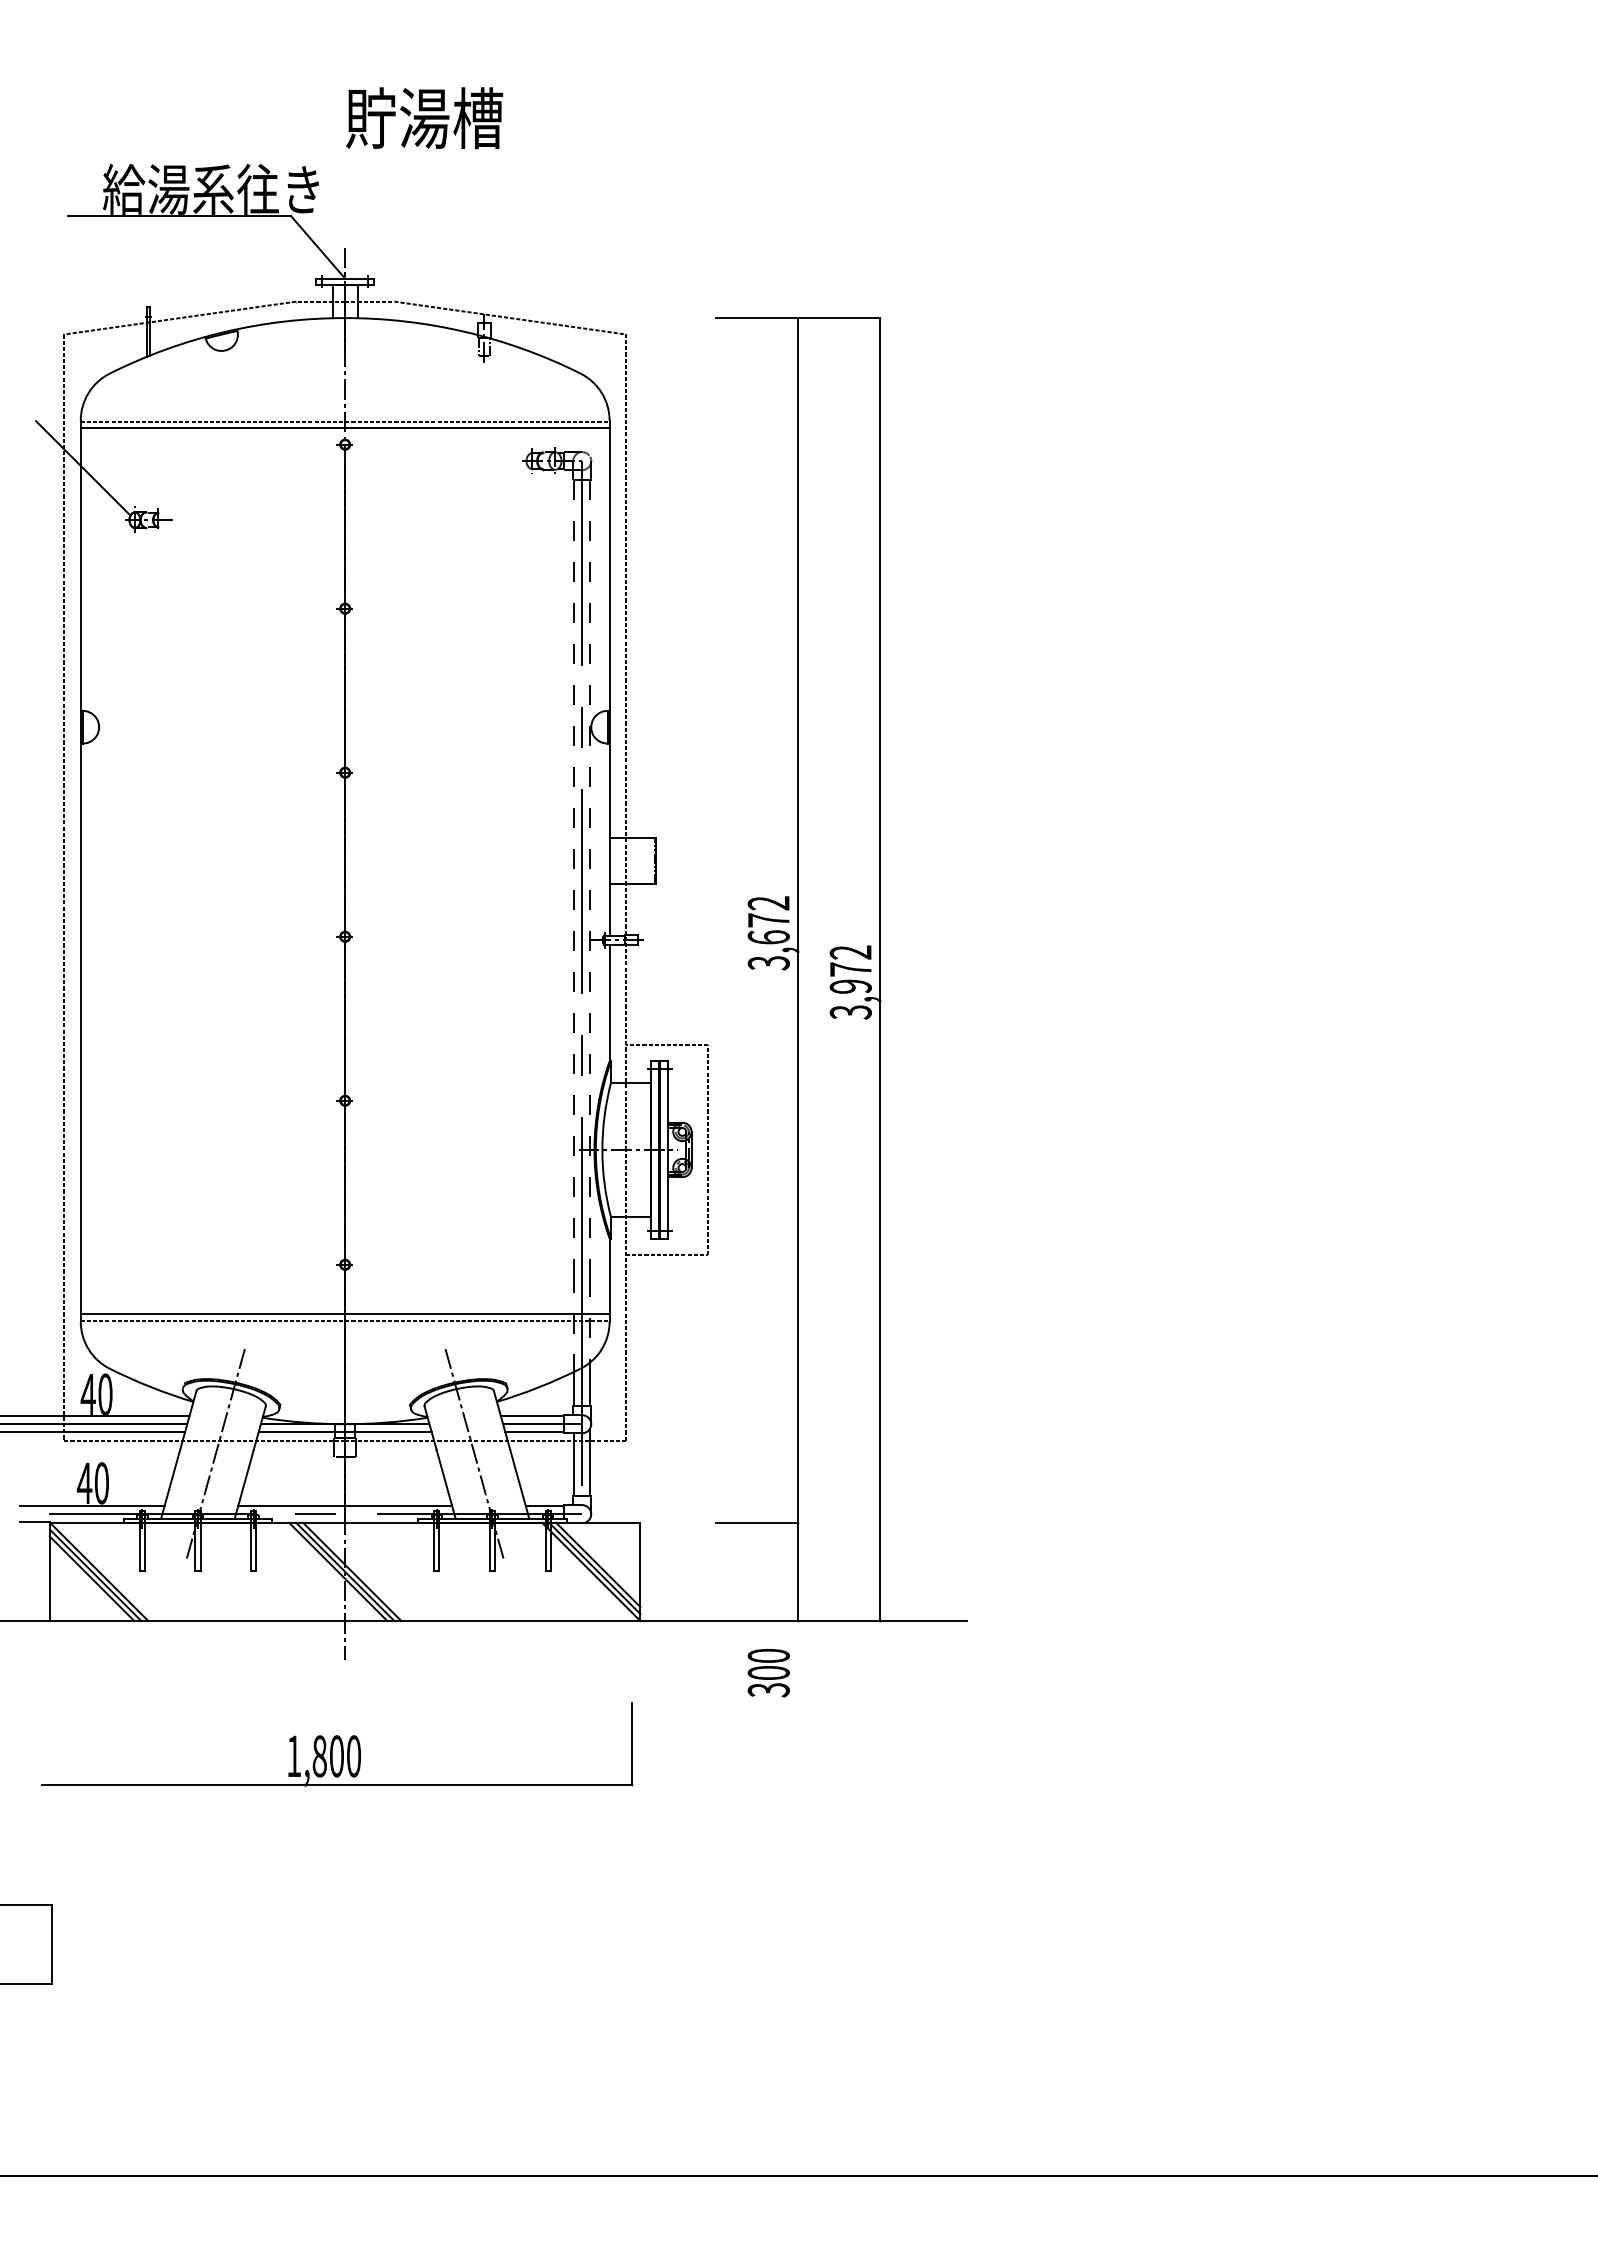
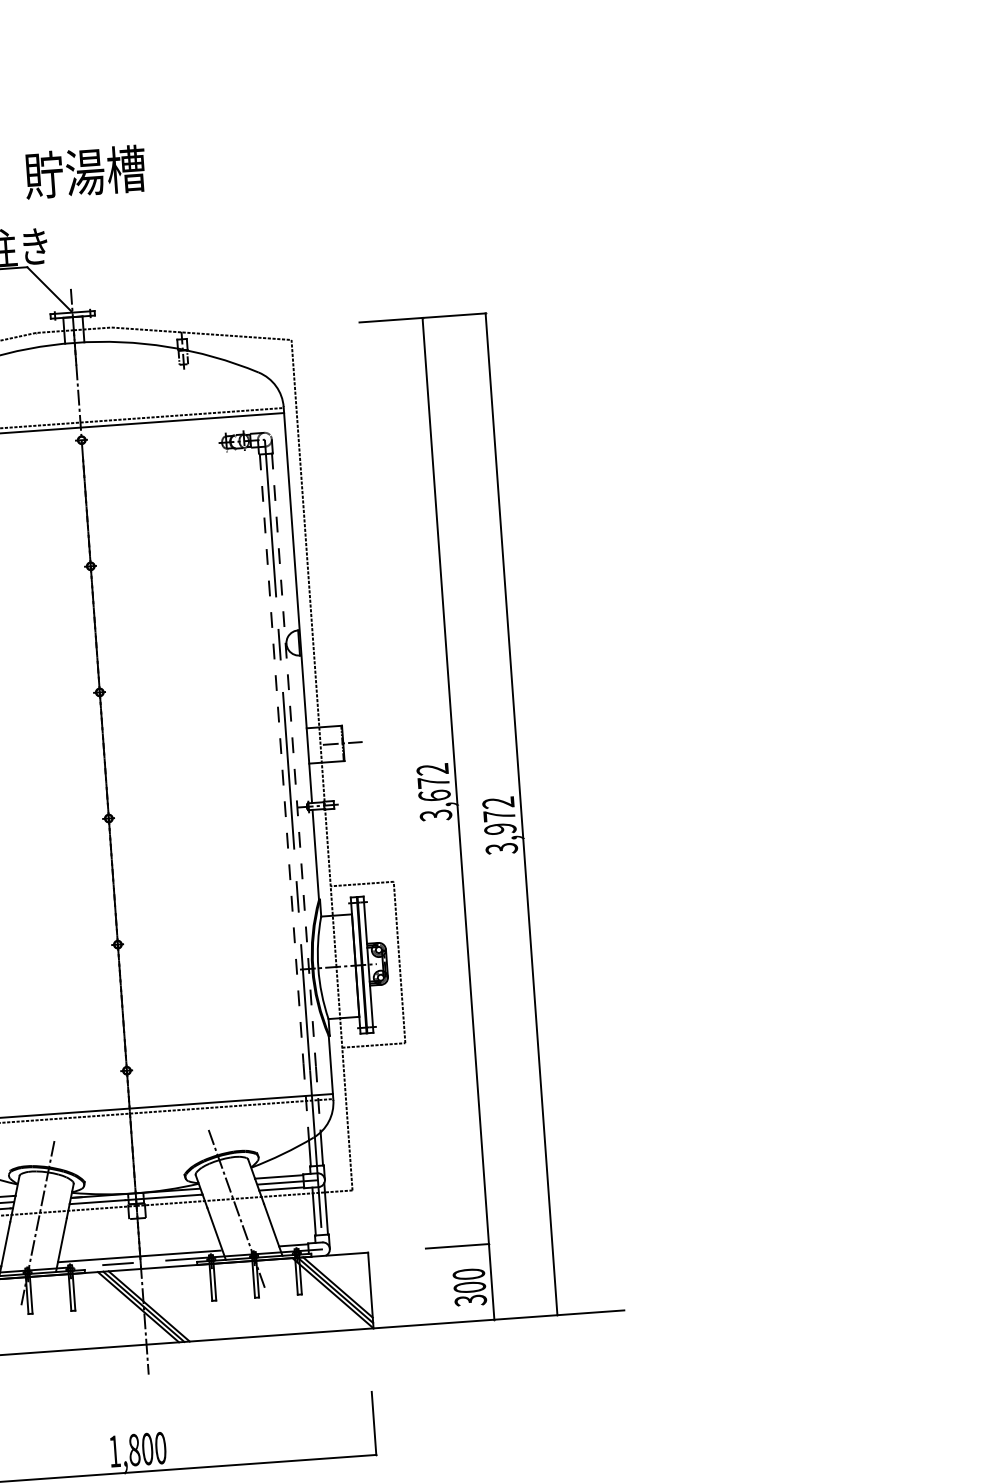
text: (424, 118) -> (85, 172), moved
line: (654, 861) -> (342, 743), added
text: (768, 1673) -> (469, 1287), moved

